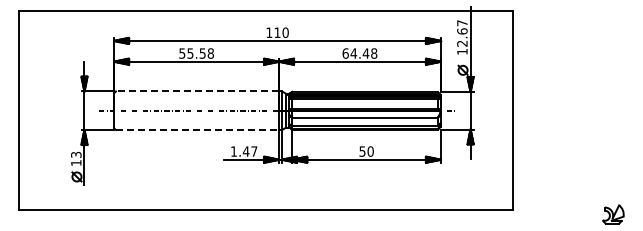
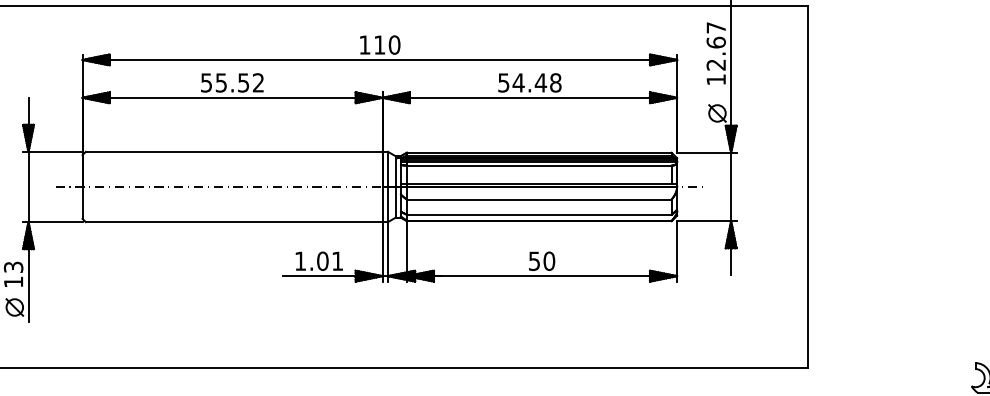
text: (210, 53) -> (257, 82), 55.58 -> 55.52
text: (345, 53) -> (503, 82), 64.48 -> 54.48
line: (197, 91) -> (234, 151), dashed -> solid
line: (197, 130) -> (234, 222), dashed -> solid
text: (249, 151) -> (328, 261), 1.47 -> 1.01

